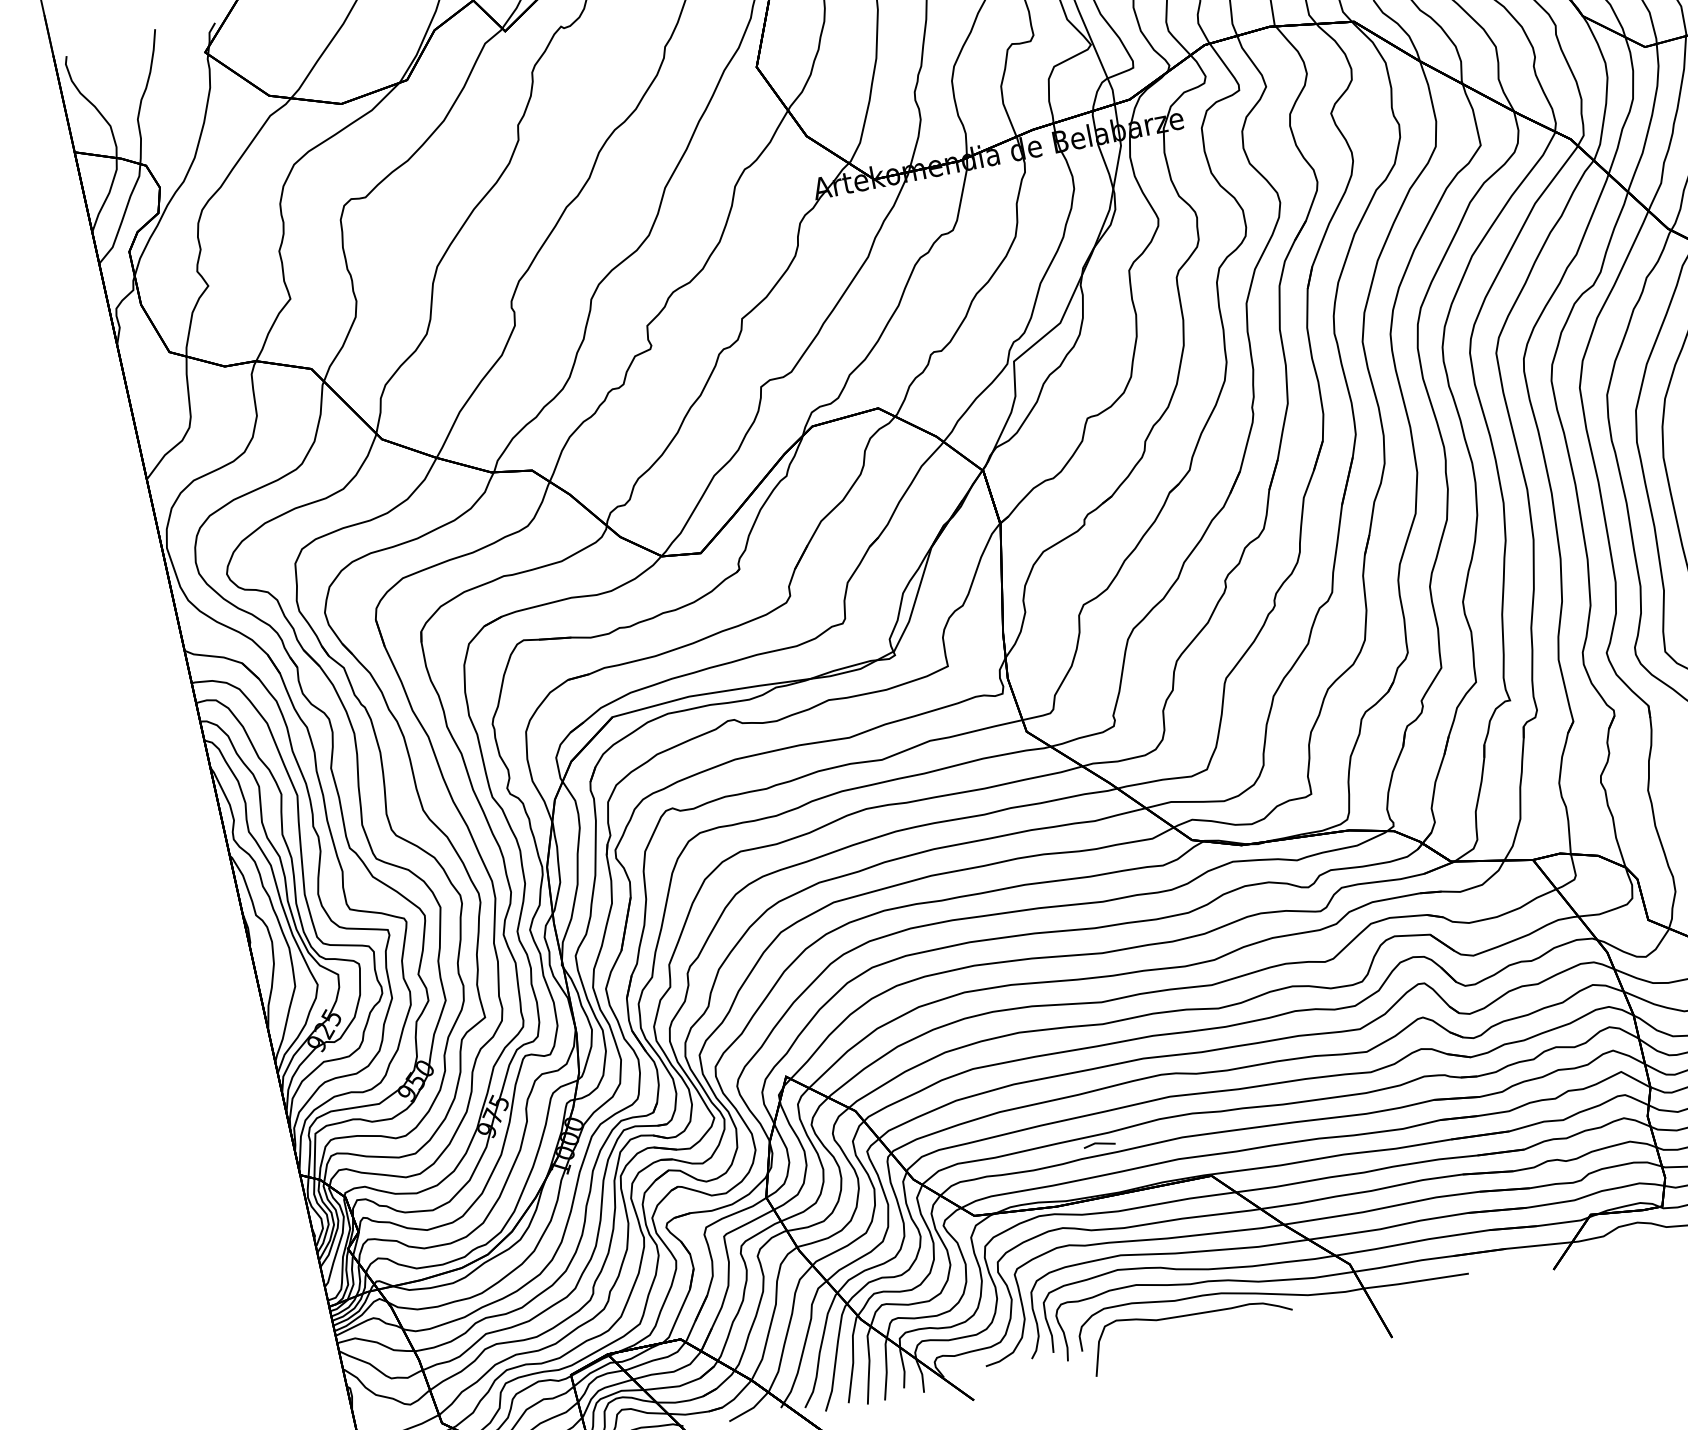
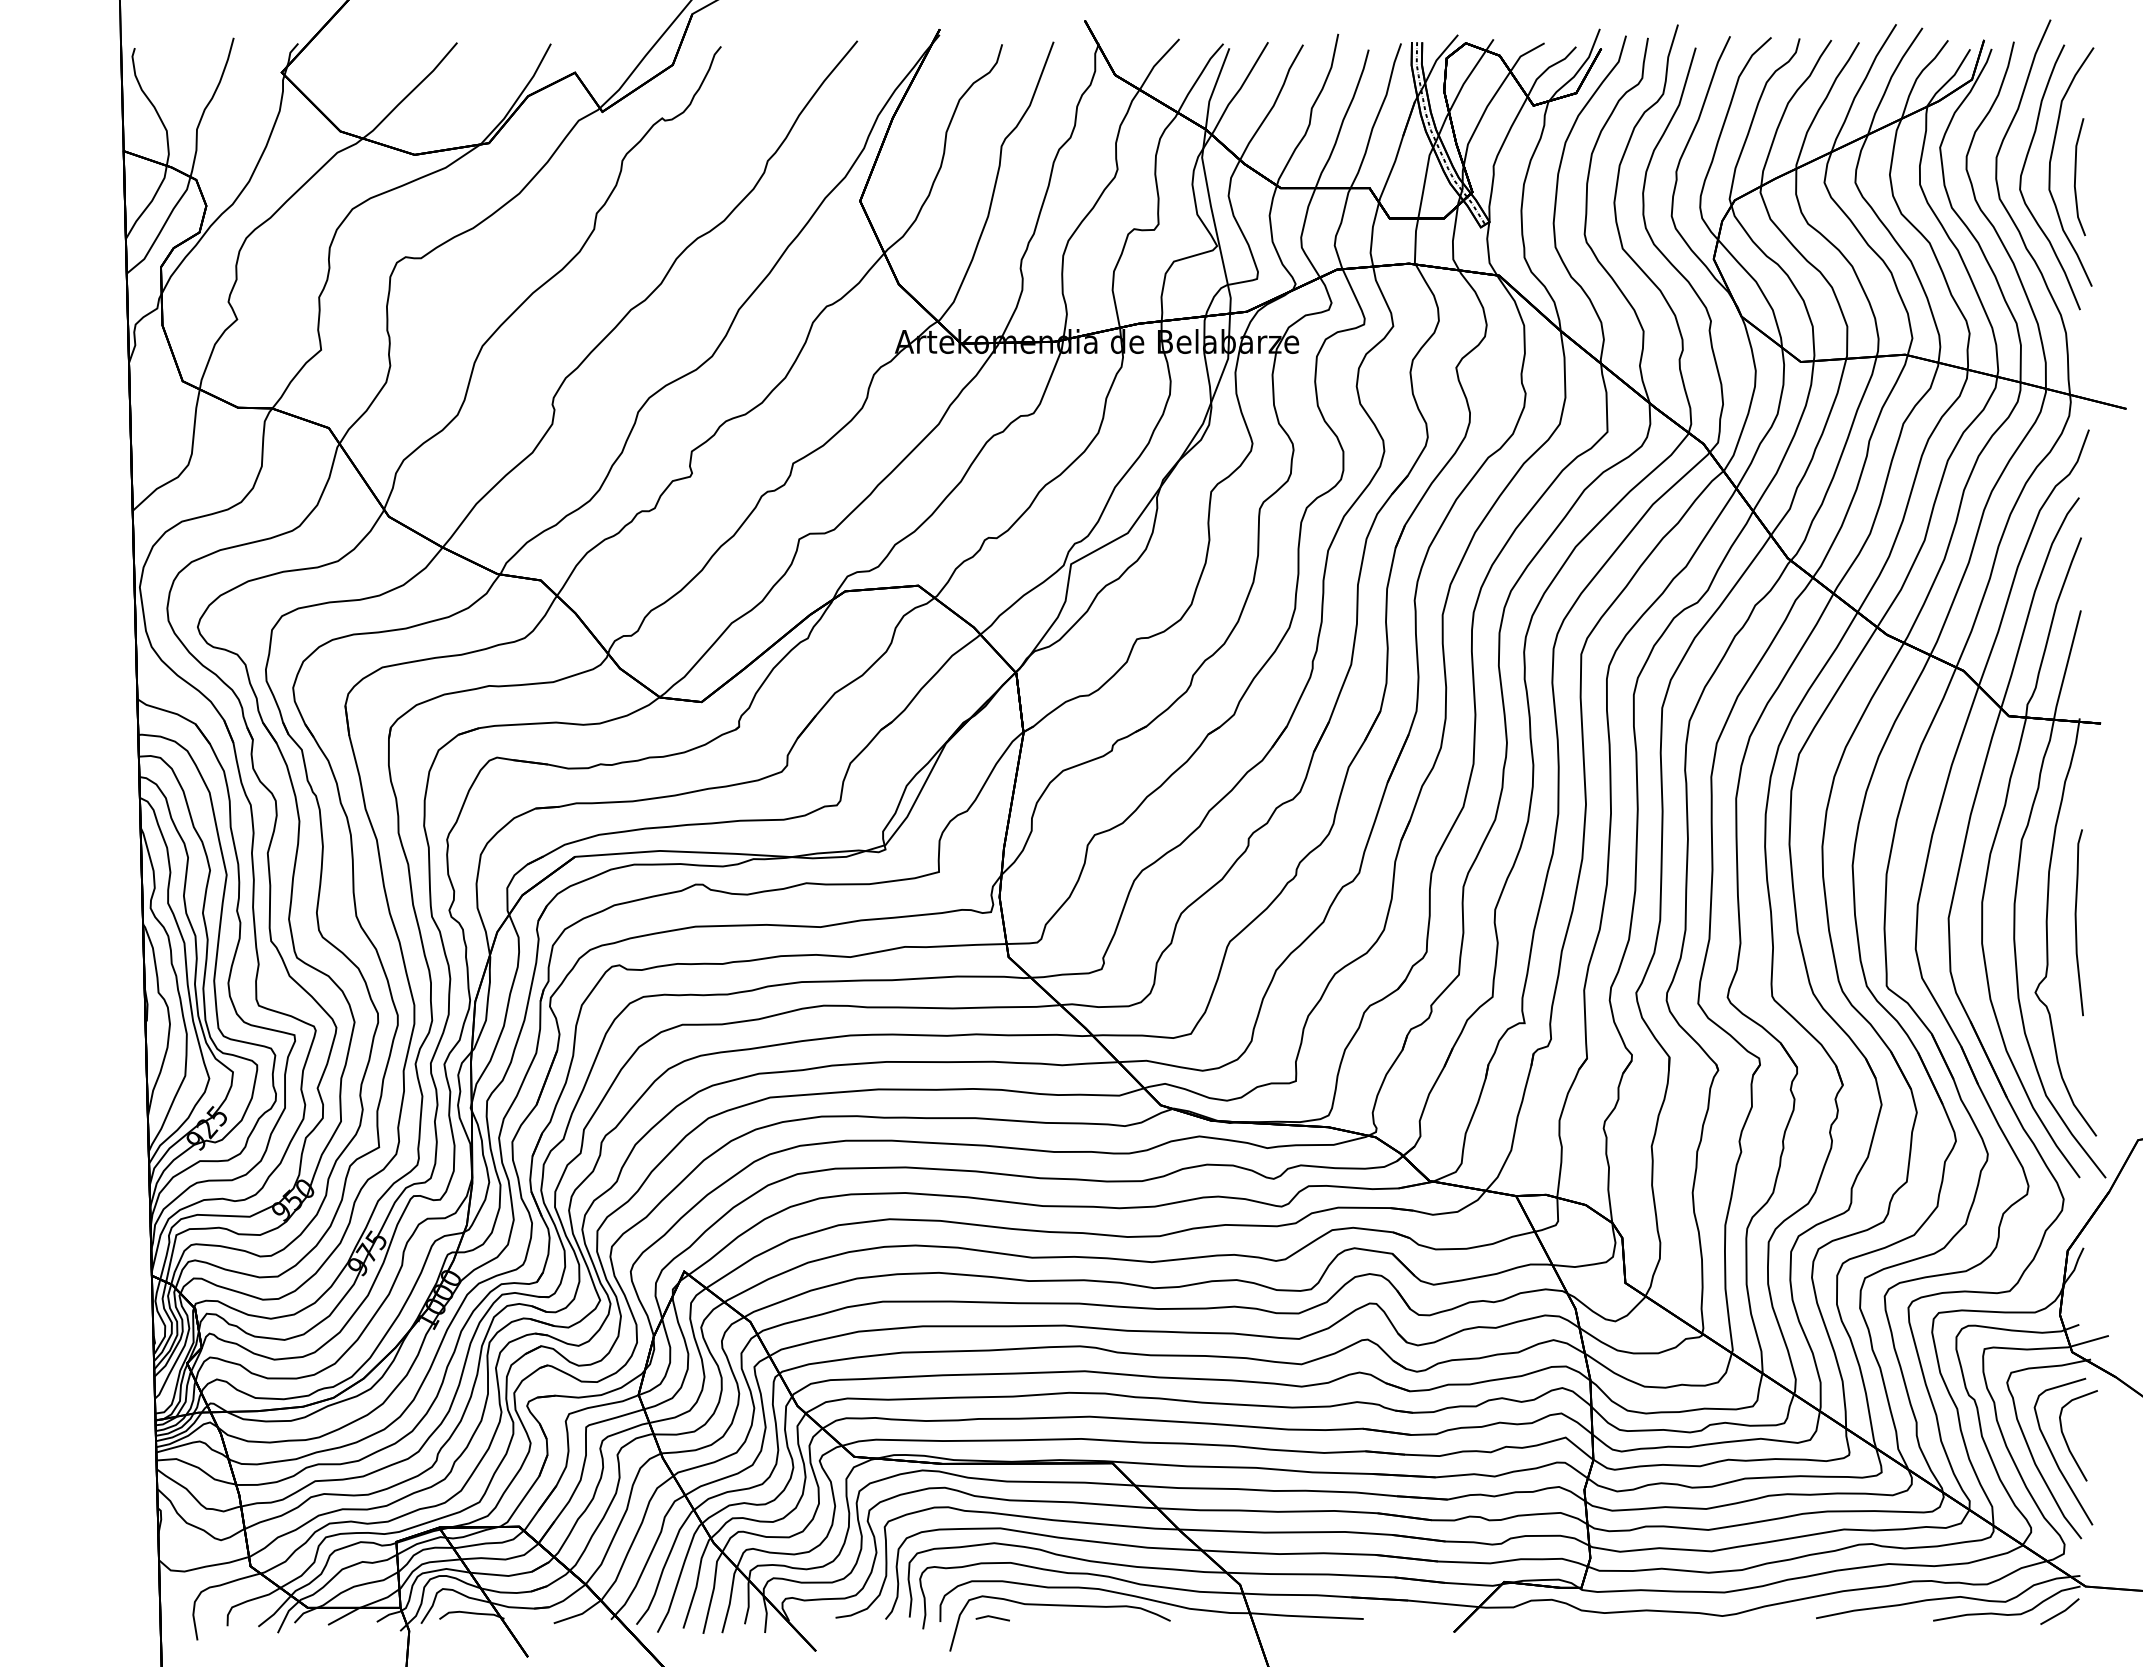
line: (1099, 1143) -> (992, 1617), moved

